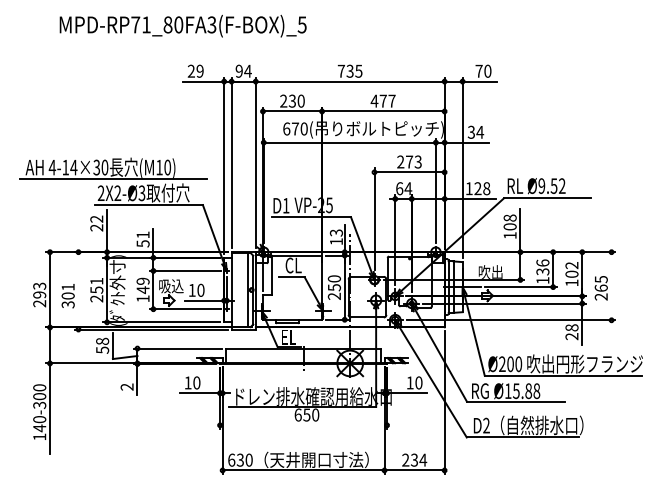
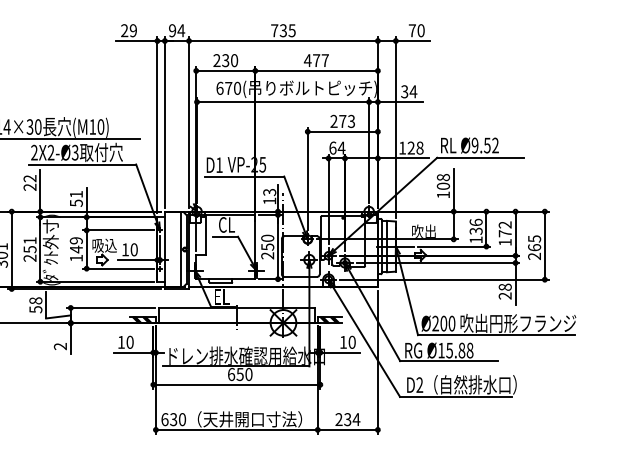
text: (571, 273) -> (504, 232), 102 -> 172
line: (611, 286) -> (544, 245), added
line: (78, 290) -> (11, 249), added
line: (303, 425) -> (236, 384), added

